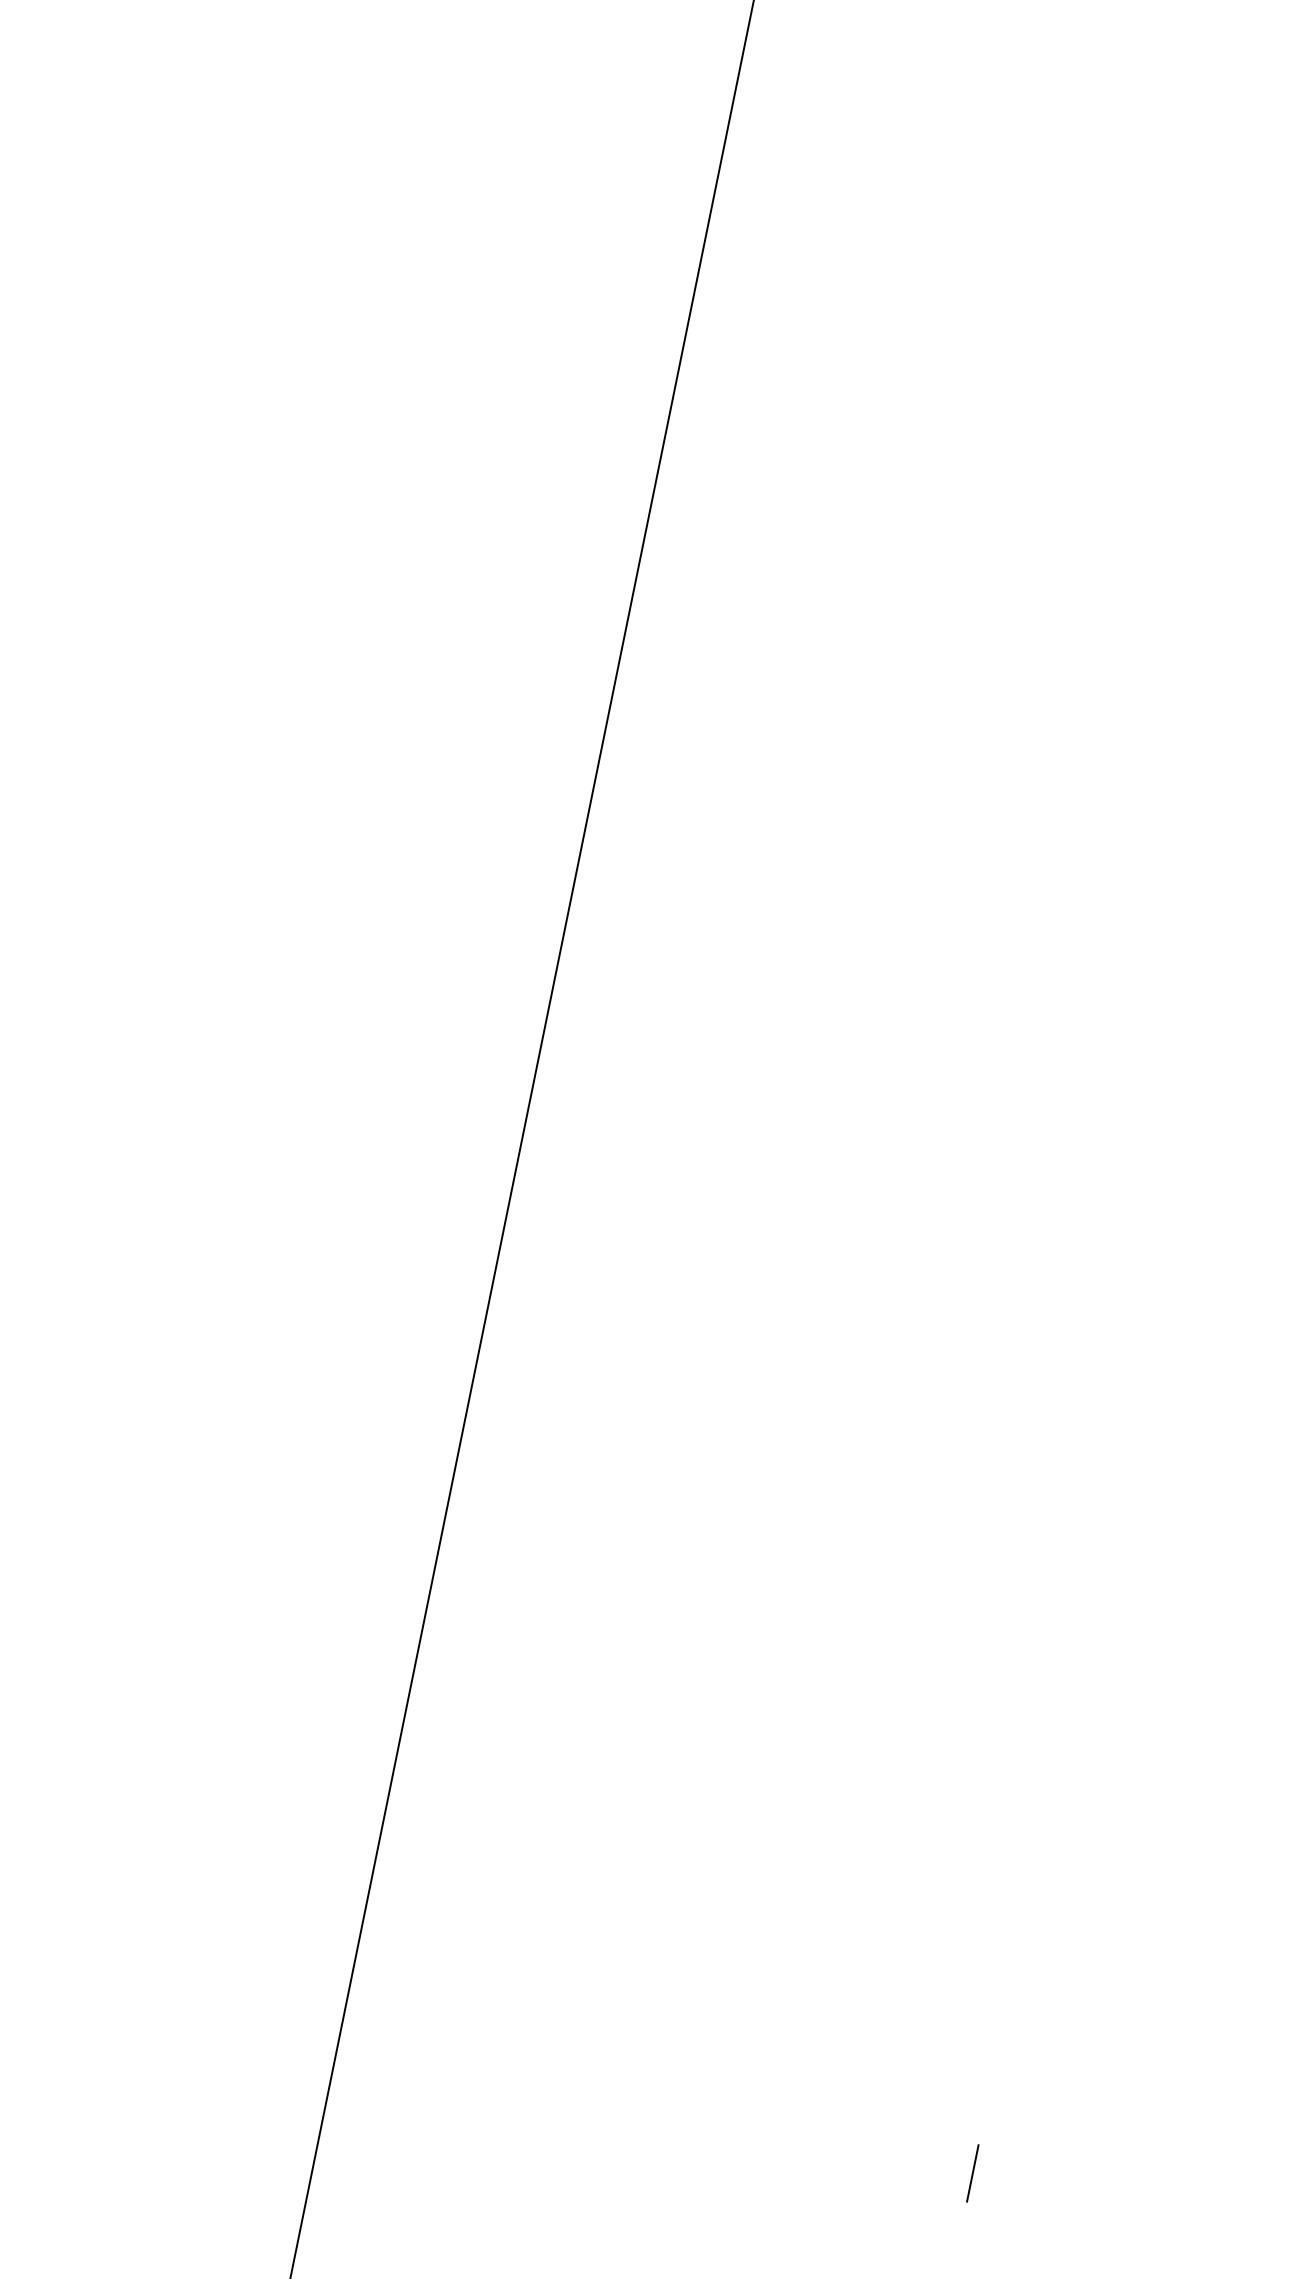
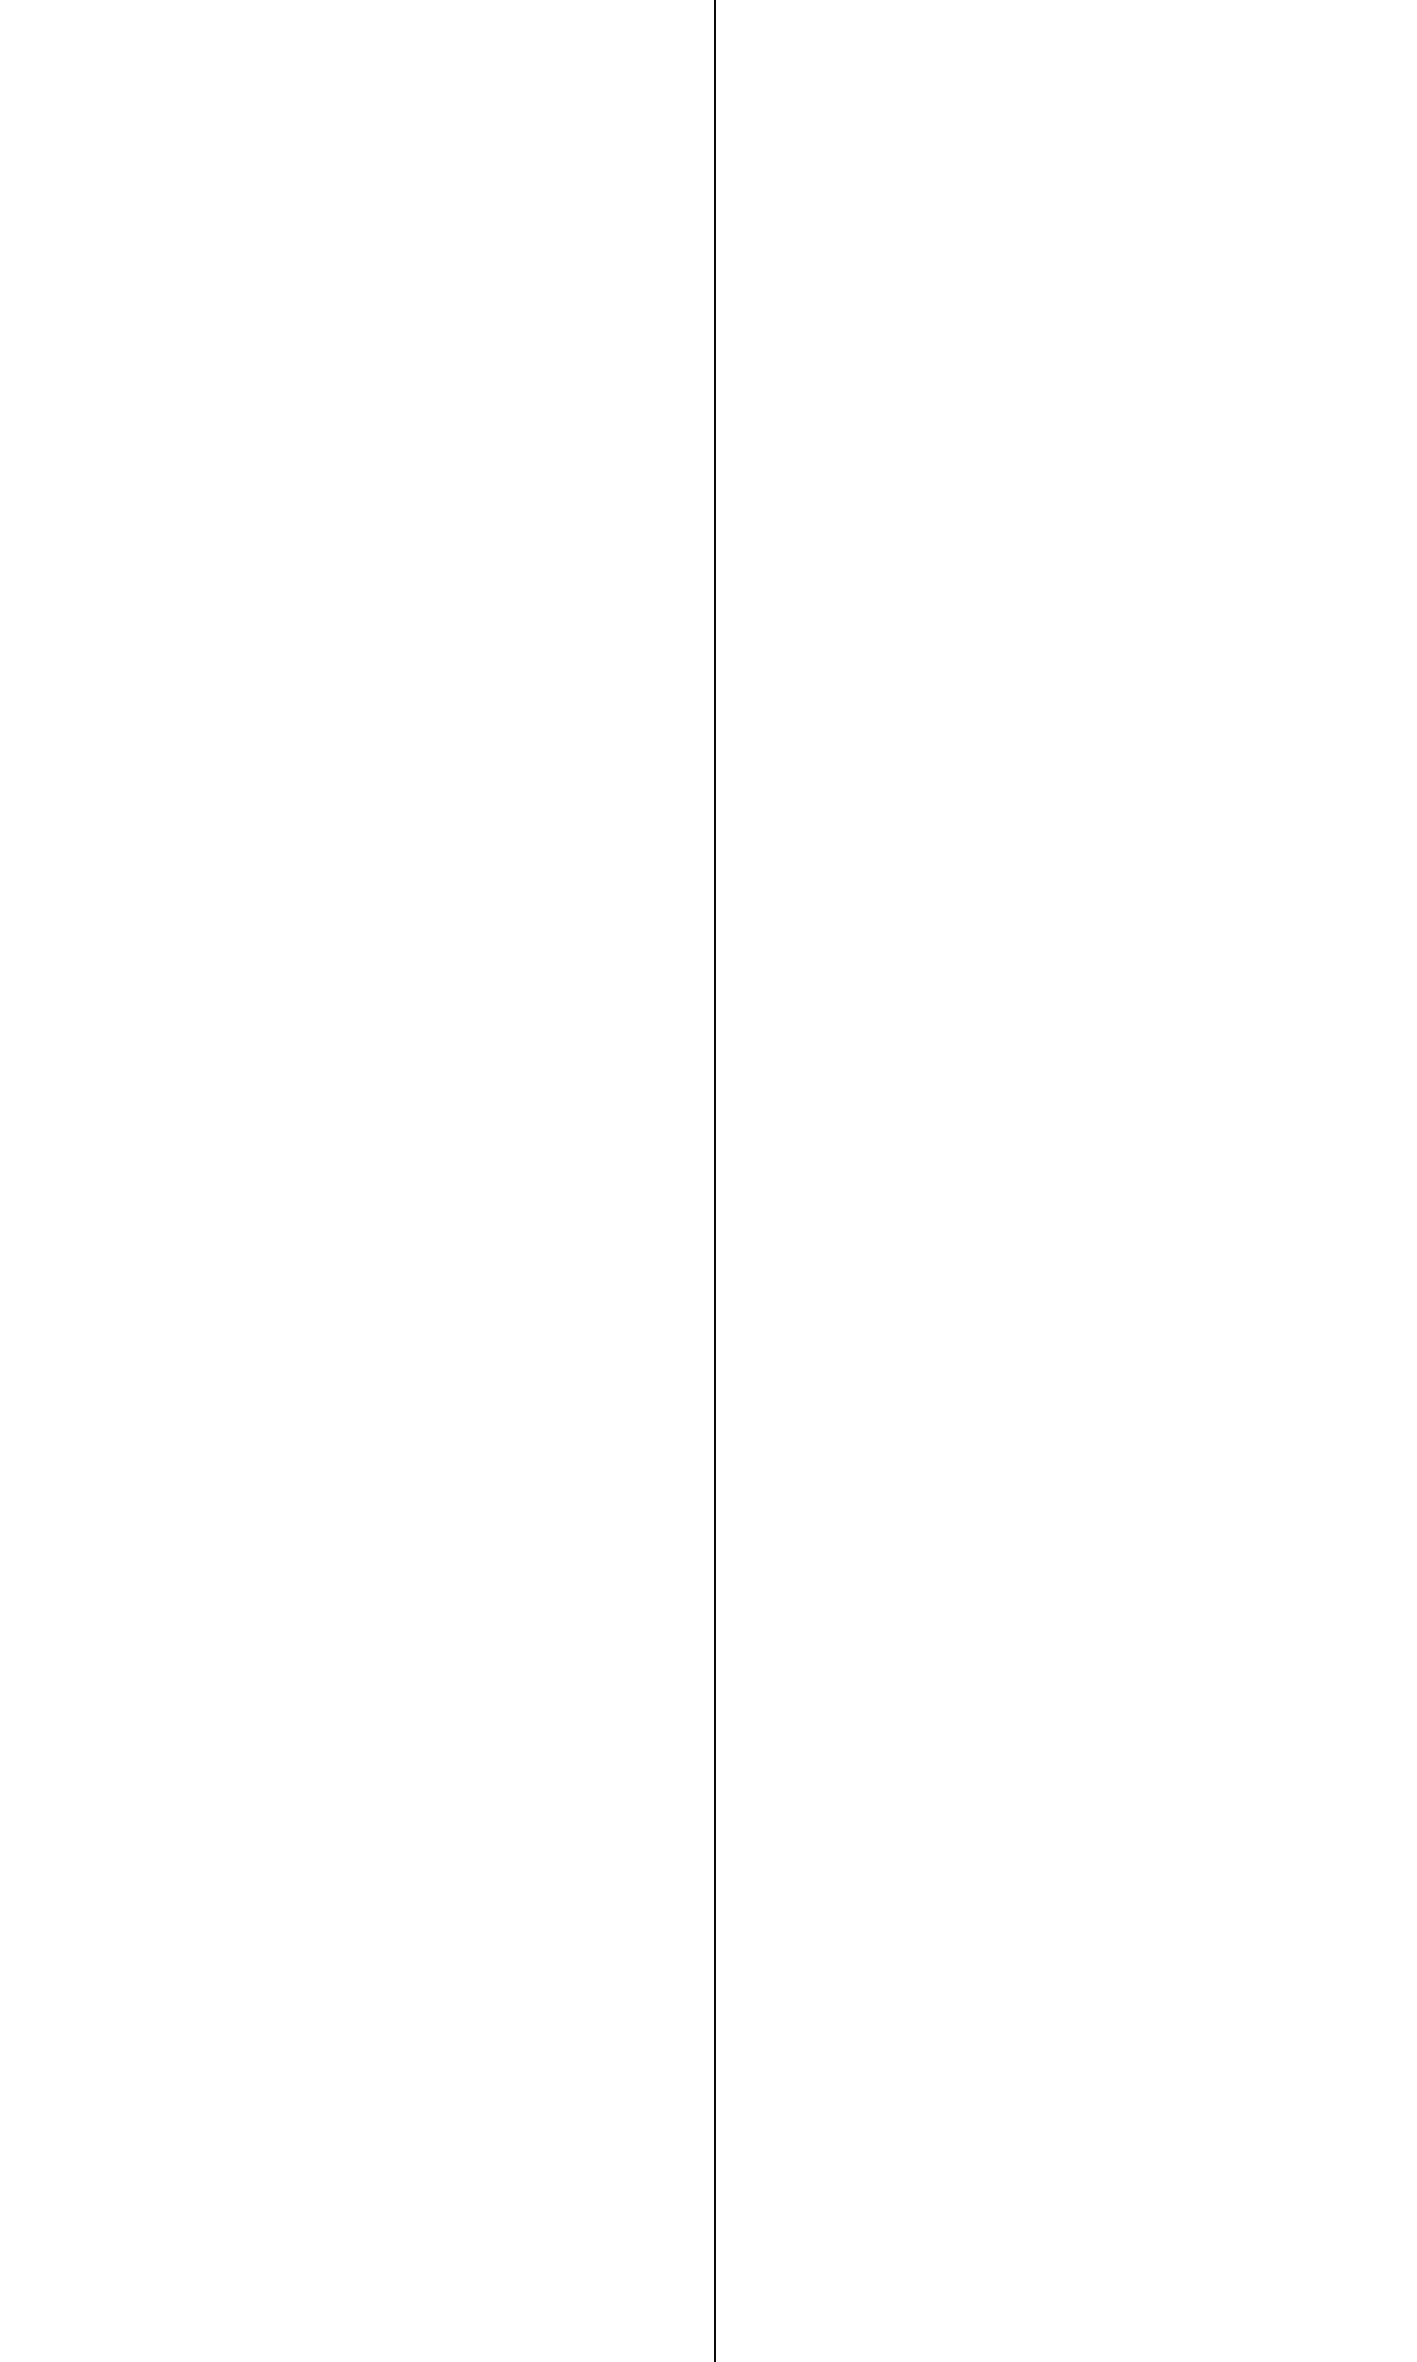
line: (973, 2173) -> (1360, 2211), removed

